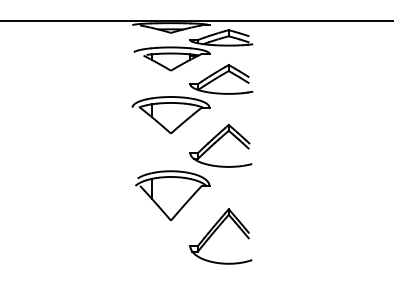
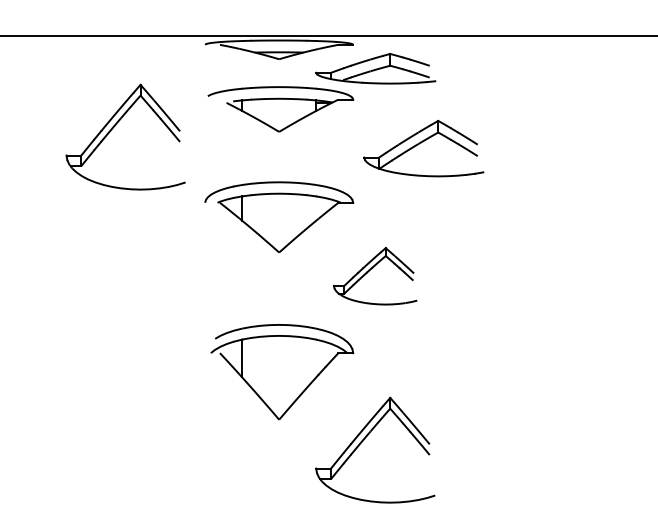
part: (84, 70) -> (113, 131), added
part: (221, 79) -> (424, 148), moved
part: (220, 145) -> (374, 275), size x0.7

